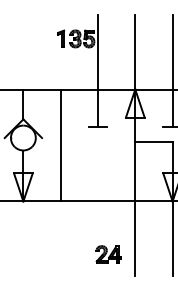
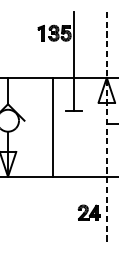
line: (60, 145) -> (53, 127), moved
line: (135, 145) -> (106, 127), solid -> dashed
part: (108, 254) -> (89, 212), moved

